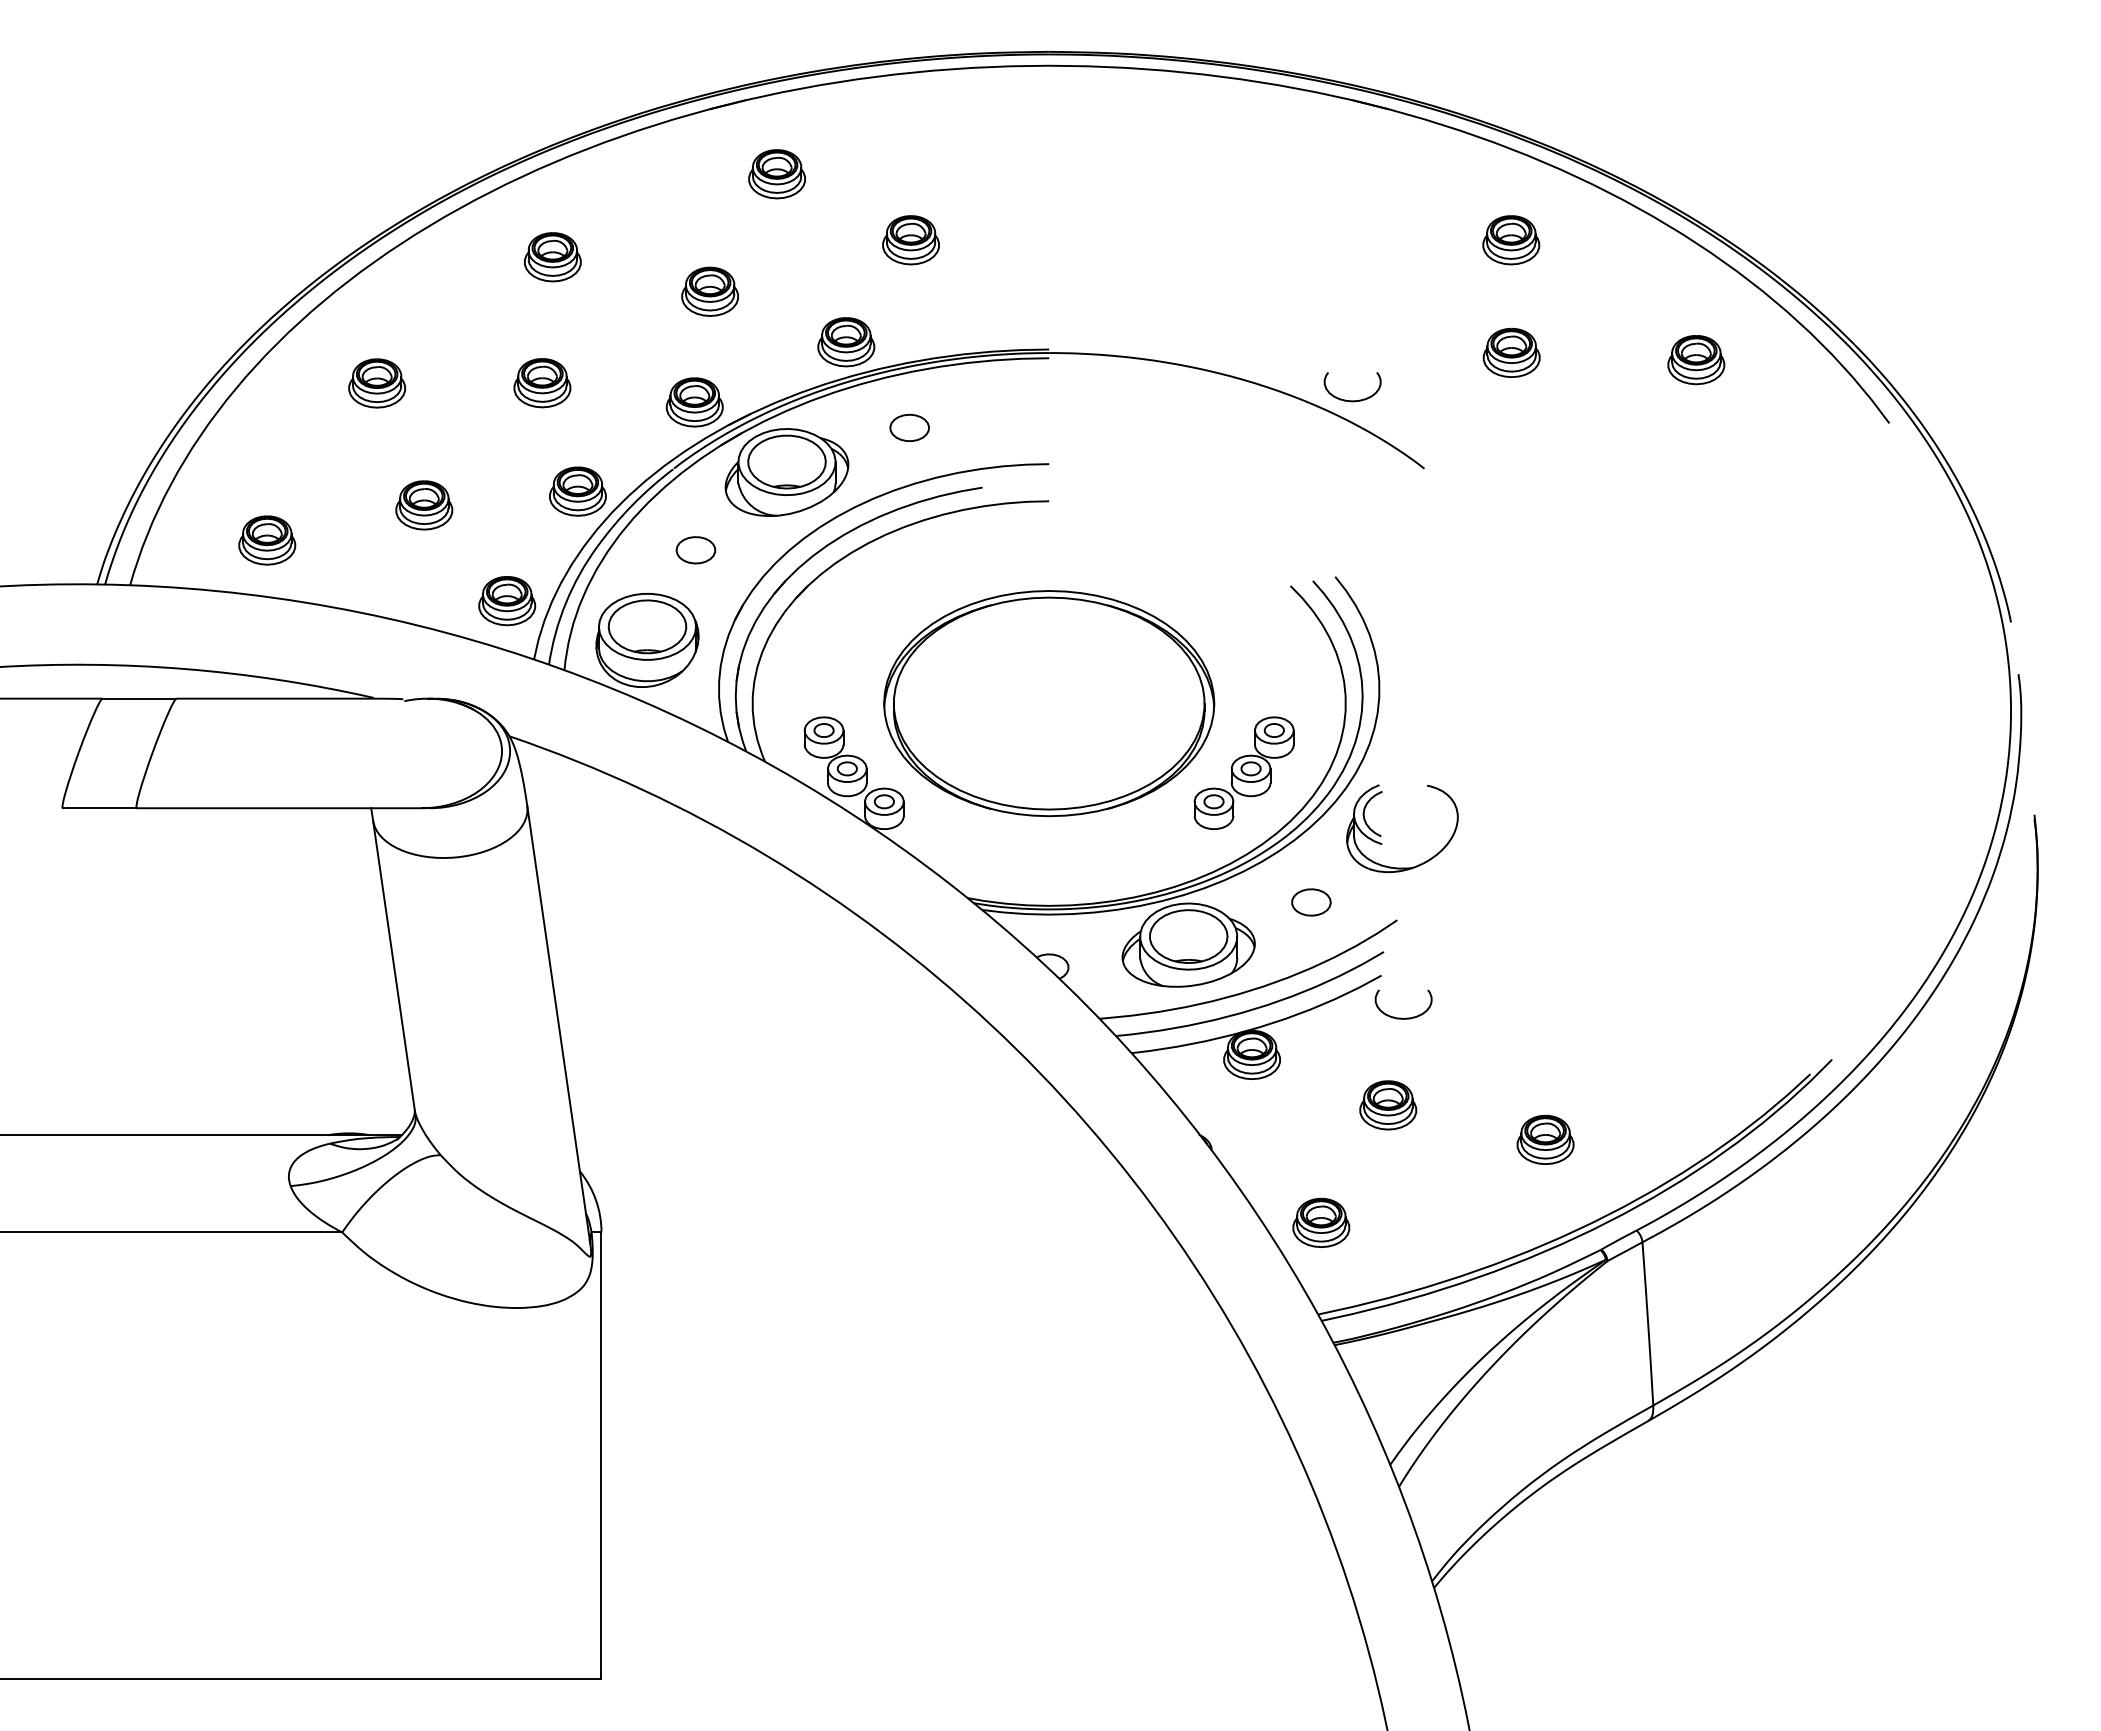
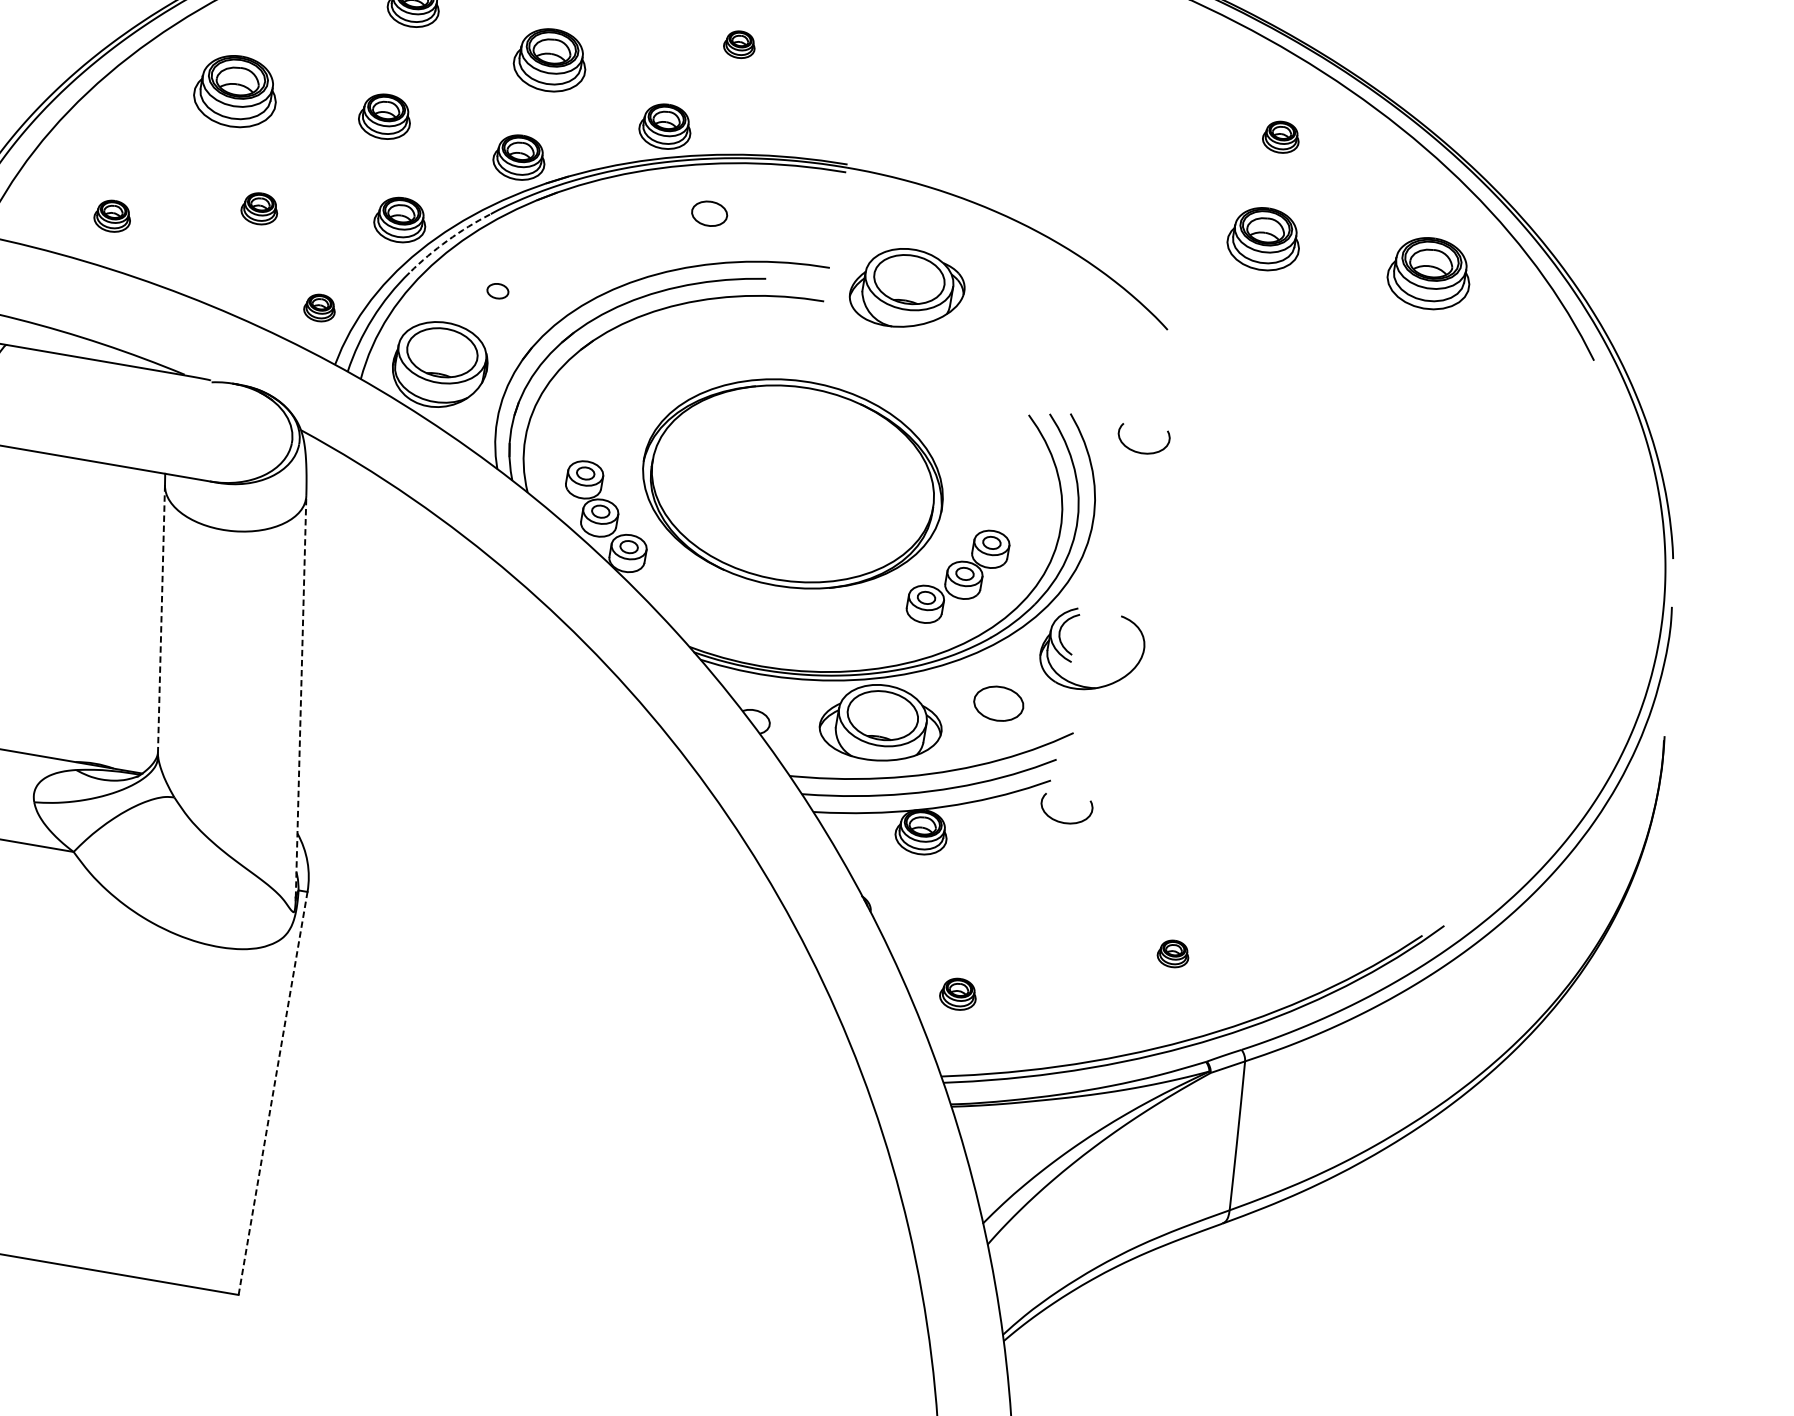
part: (910, 240) -> (739, 44), size x0.6
part: (1511, 240) -> (1281, 137), size x0.7
part: (709, 291) -> (550, 59), size x1.4
part: (1511, 352) -> (1264, 238), size x1.4
part: (1696, 360) -> (1429, 274), size x1.6
part: (376, 383) -> (235, 91), size x1.6
curve: (1352, 400) -> (1141, 452), moved
part: (786, 472) -> (907, 288), moved
part: (424, 505) -> (259, 208), size x0.7
arc: (632, 505) -> (447, 240), solid -> dashed
part: (267, 540) -> (112, 216), size x0.7
part: (695, 550) -> (497, 291), size x0.6
part: (507, 601) -> (320, 308), size x0.6
part: (1311, 902) -> (998, 703), size x1.4
line: (394, 965) -> (161, 619), solid -> dashed
line: (558, 1023) -> (300, 696), solid -> dashed
part: (1388, 1105) -> (1037, 898), removed
part: (1545, 1139) -> (1173, 953), size x0.6
part: (1321, 1222) -> (958, 994), size x0.7
line: (601, 1455) -> (273, 1093), solid -> dashed

